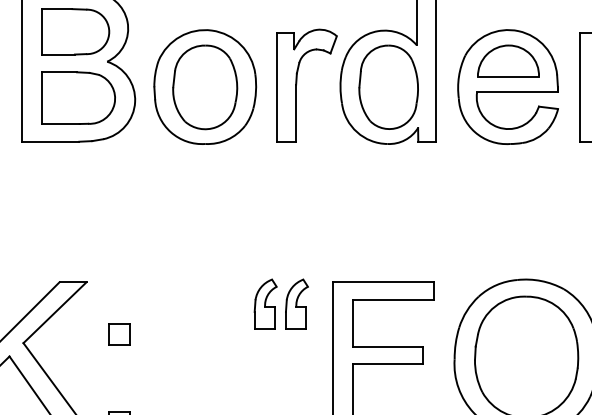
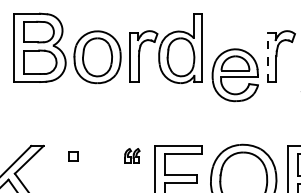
part: (506, 87) -> (234, 75), moved
line: (578, 87) -> (267, 57), solid -> dashed
part: (282, 303) -> (132, 155), size x0.6
part: (119, 333) -> (73, 156), moved

